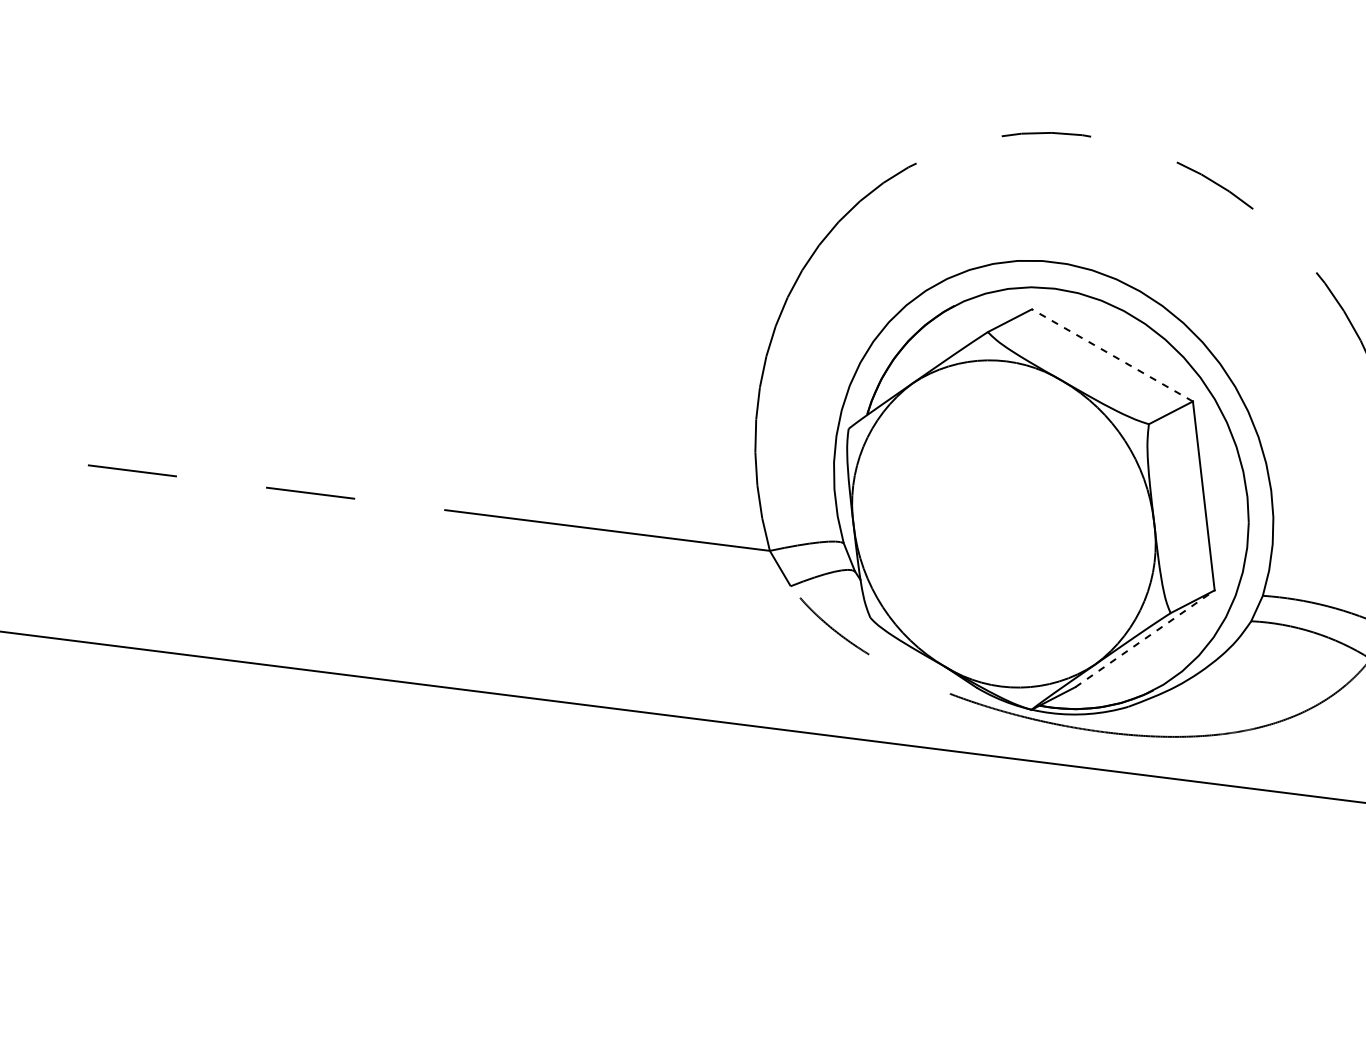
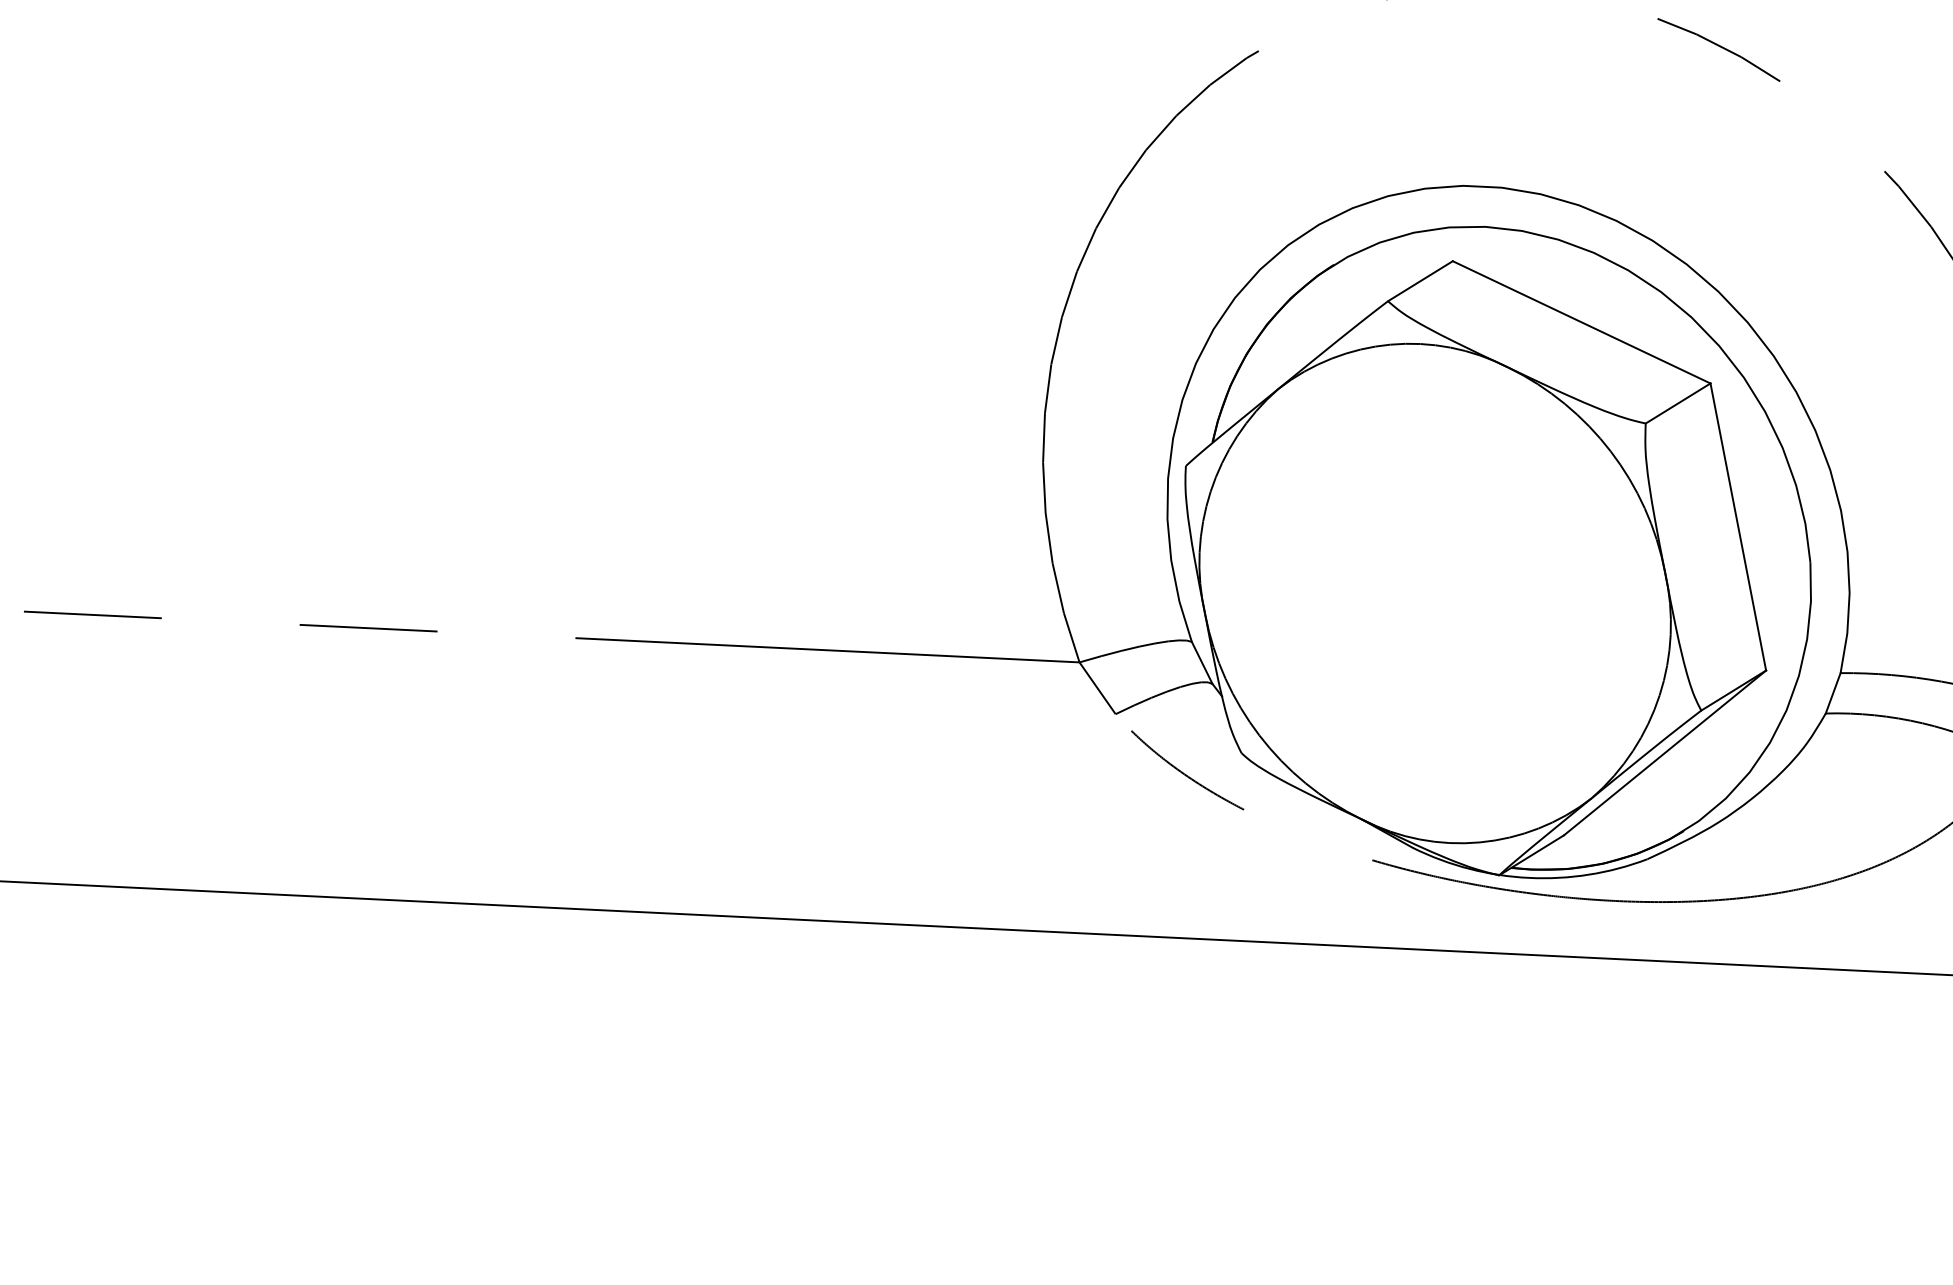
line: (1112, 355) -> (1581, 322), dashed -> solid
line: (1145, 638) -> (1665, 752), dashed -> solid

